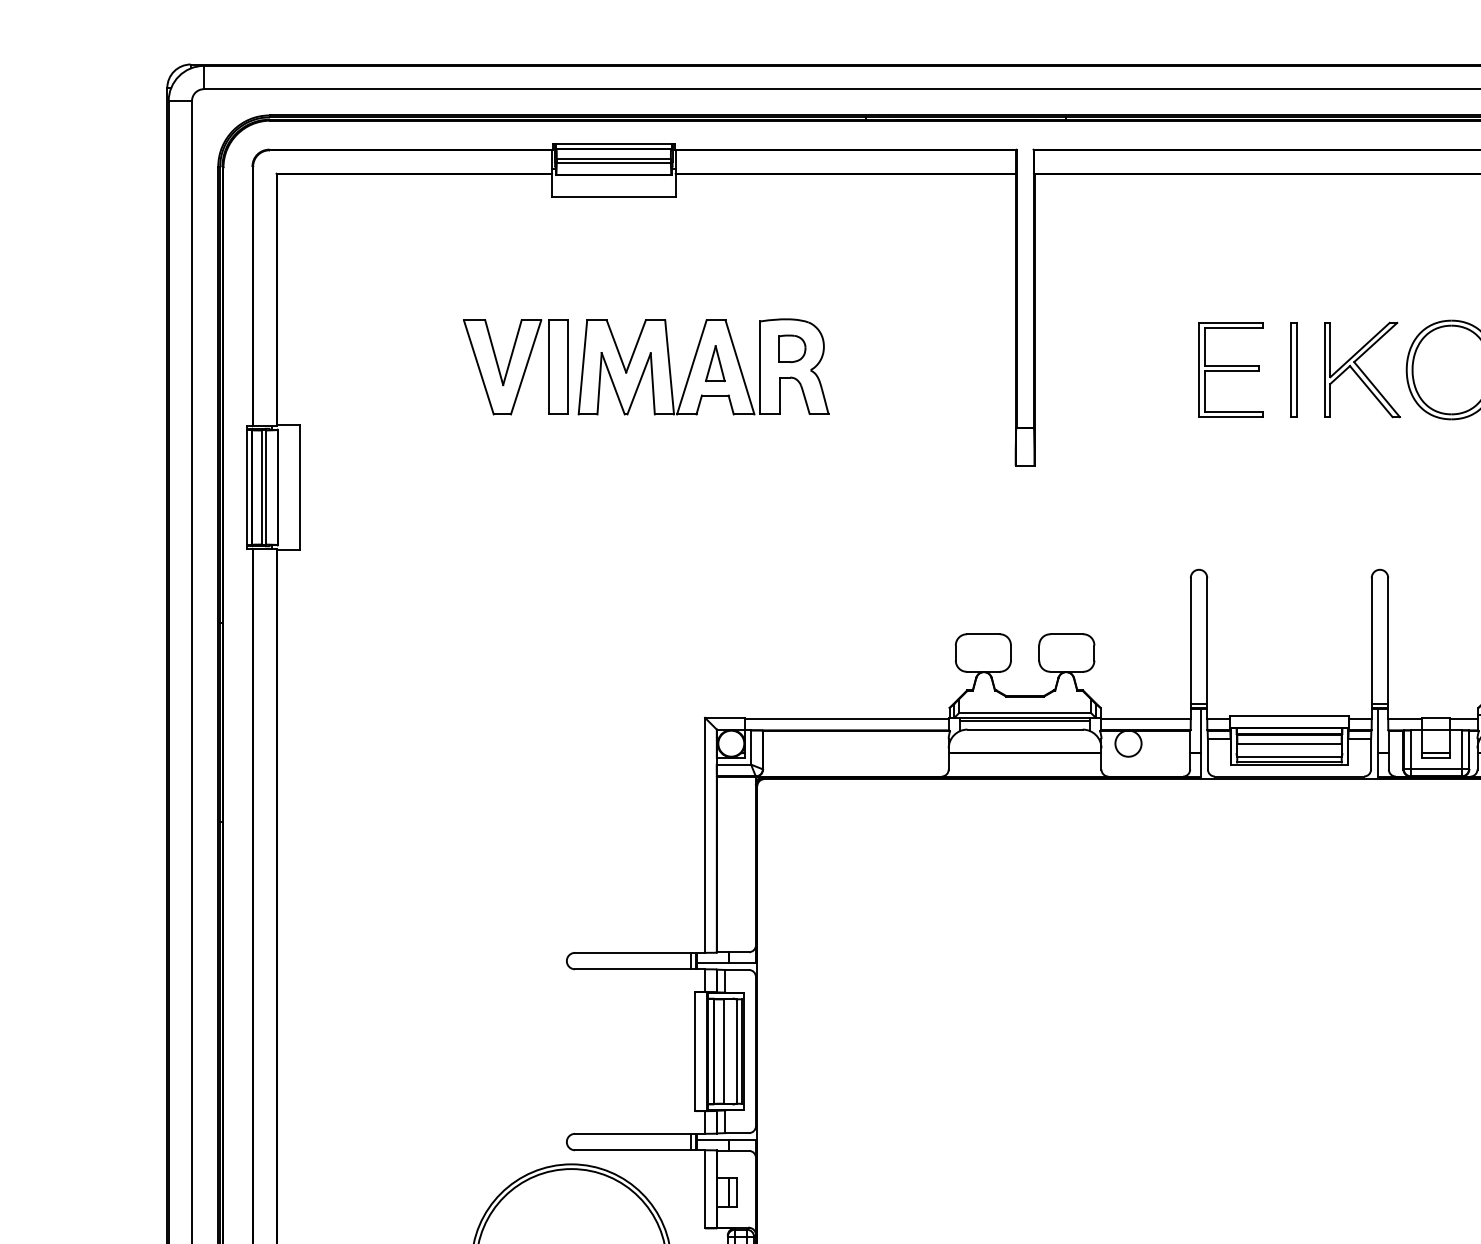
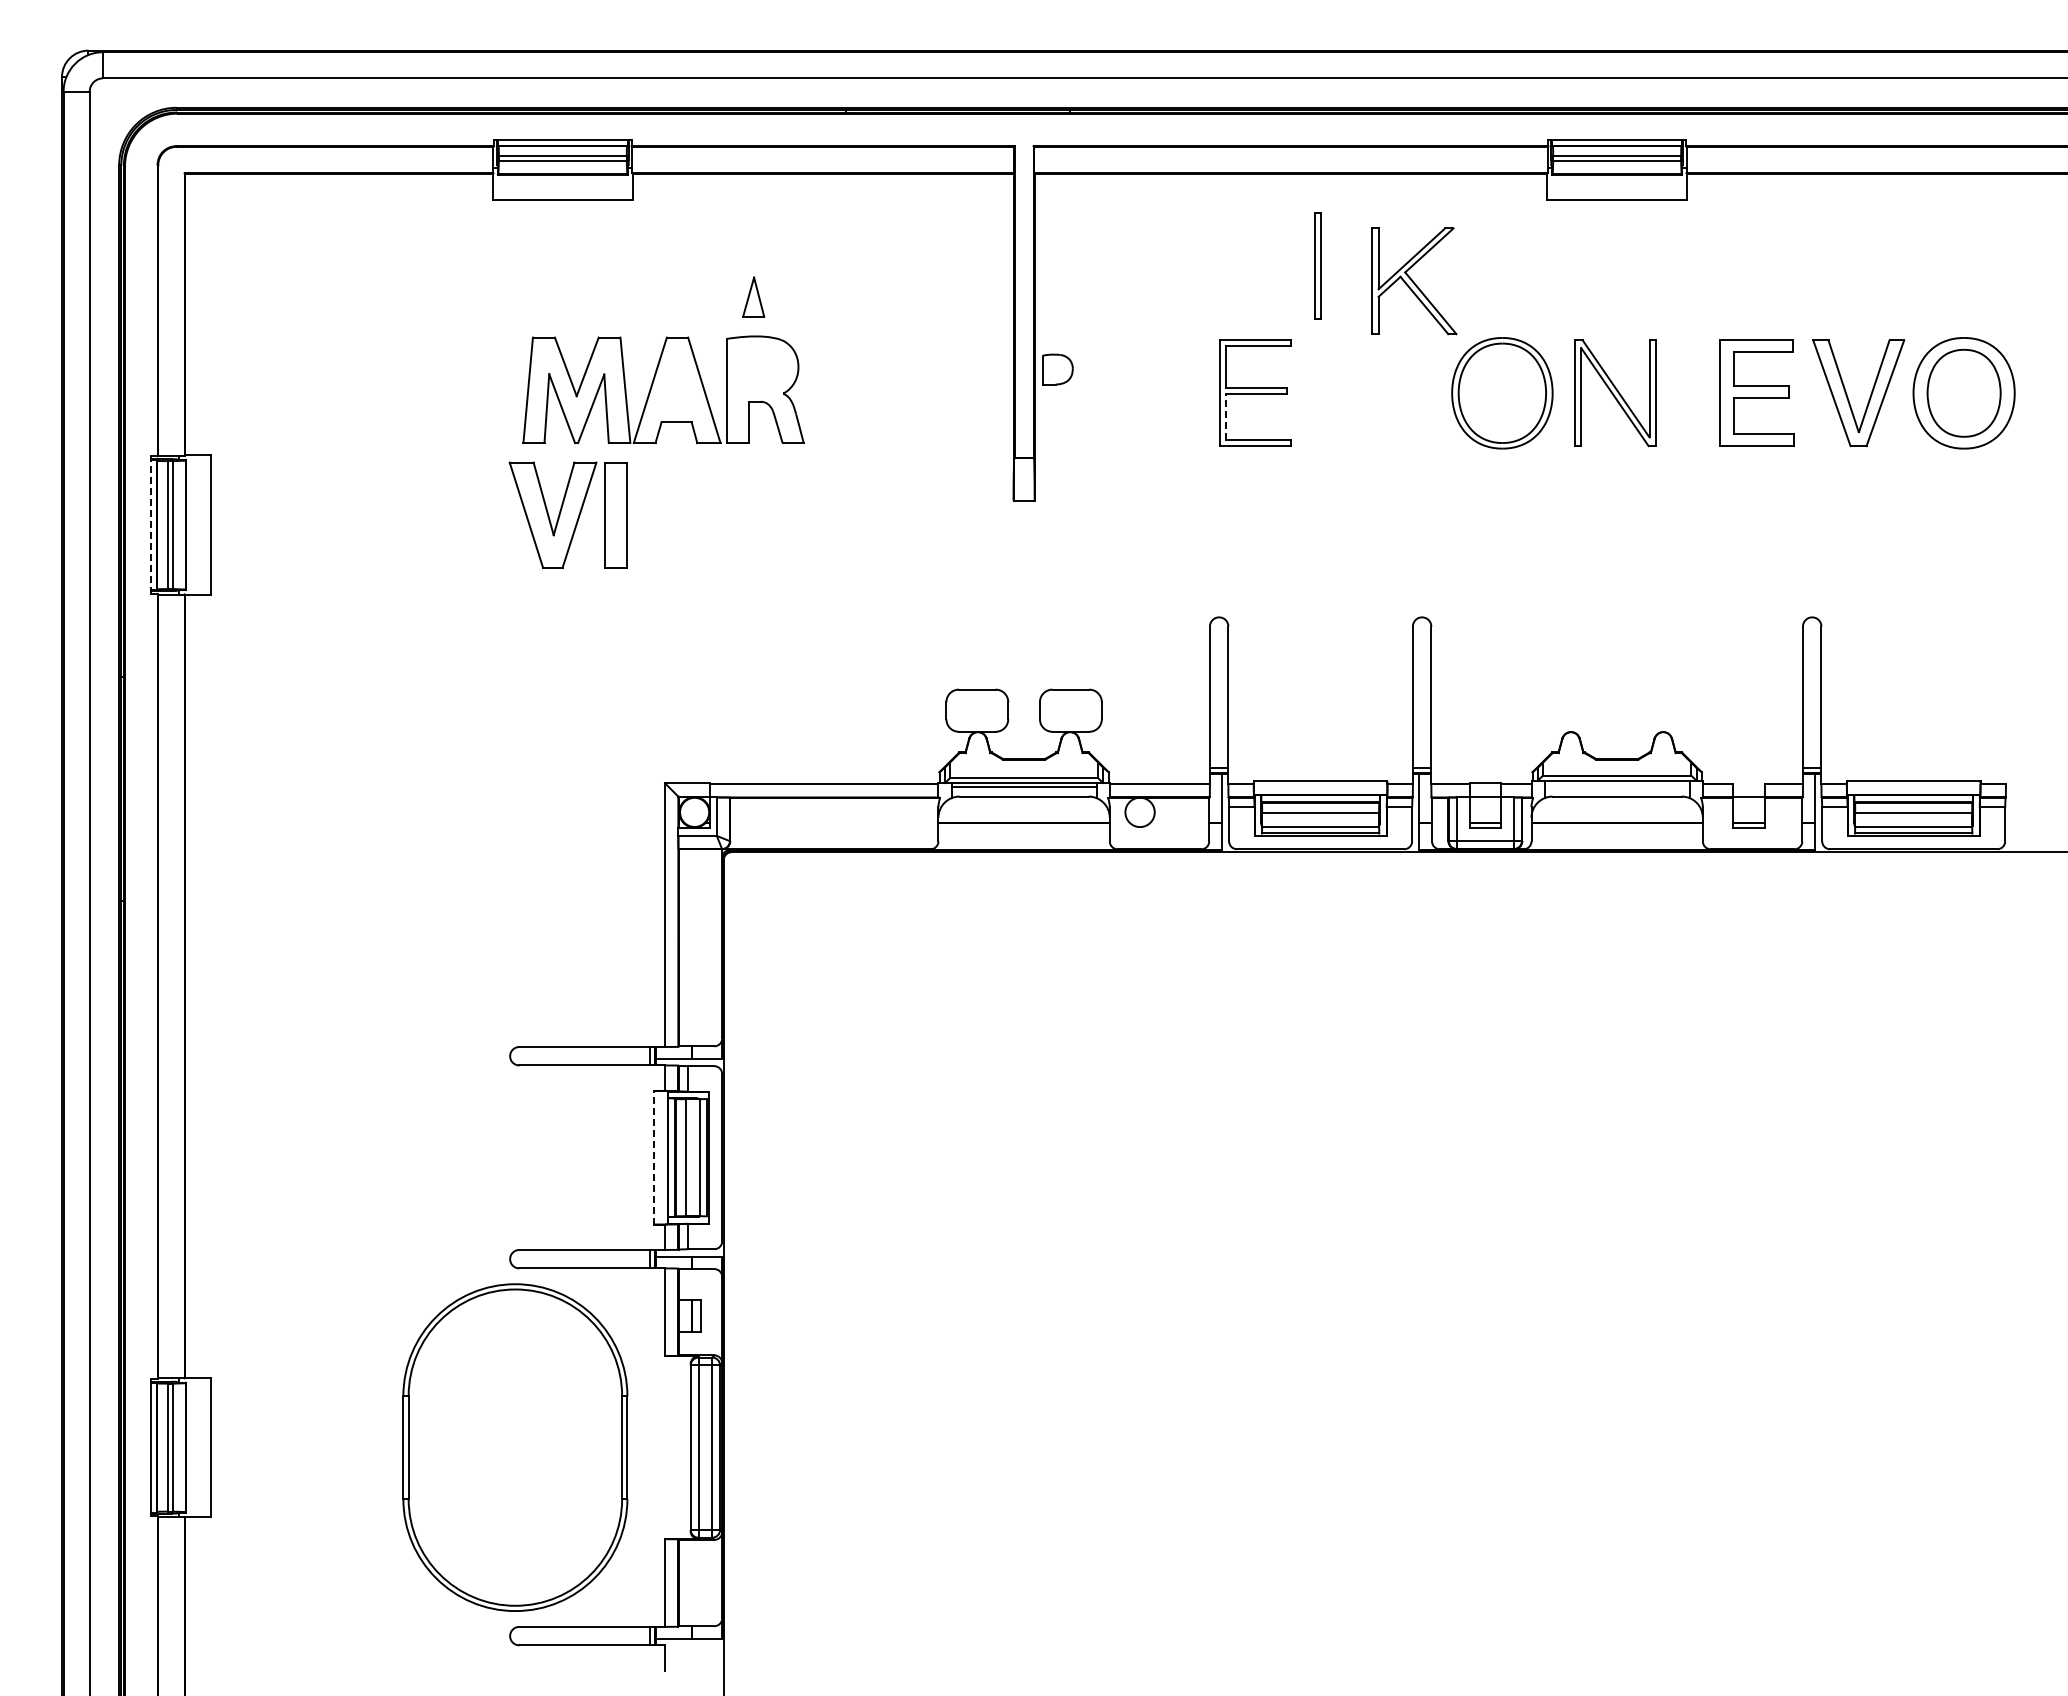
part: (791, 348) -> (1057, 369), moved
part: (715, 363) -> (753, 296), moved
part: (515, 366) -> (567, 514), moved
part: (1293, 369) -> (1317, 265), moved
part: (1362, 370) -> (1414, 281), moved
line: (1205, 390) -> (1226, 416), solid -> dashed
line: (247, 487) -> (151, 525), solid -> dashed
line: (695, 1051) -> (654, 1157), solid -> dashed

